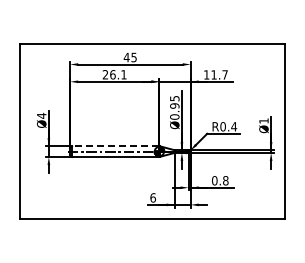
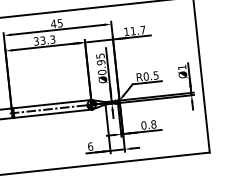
text: (114, 74) -> (44, 40), 26.1 -> 33.3
text: (234, 126) -> (156, 75), R0.4 -> R0.5
line: (115, 146) -> (52, 104), dashed -> solid

